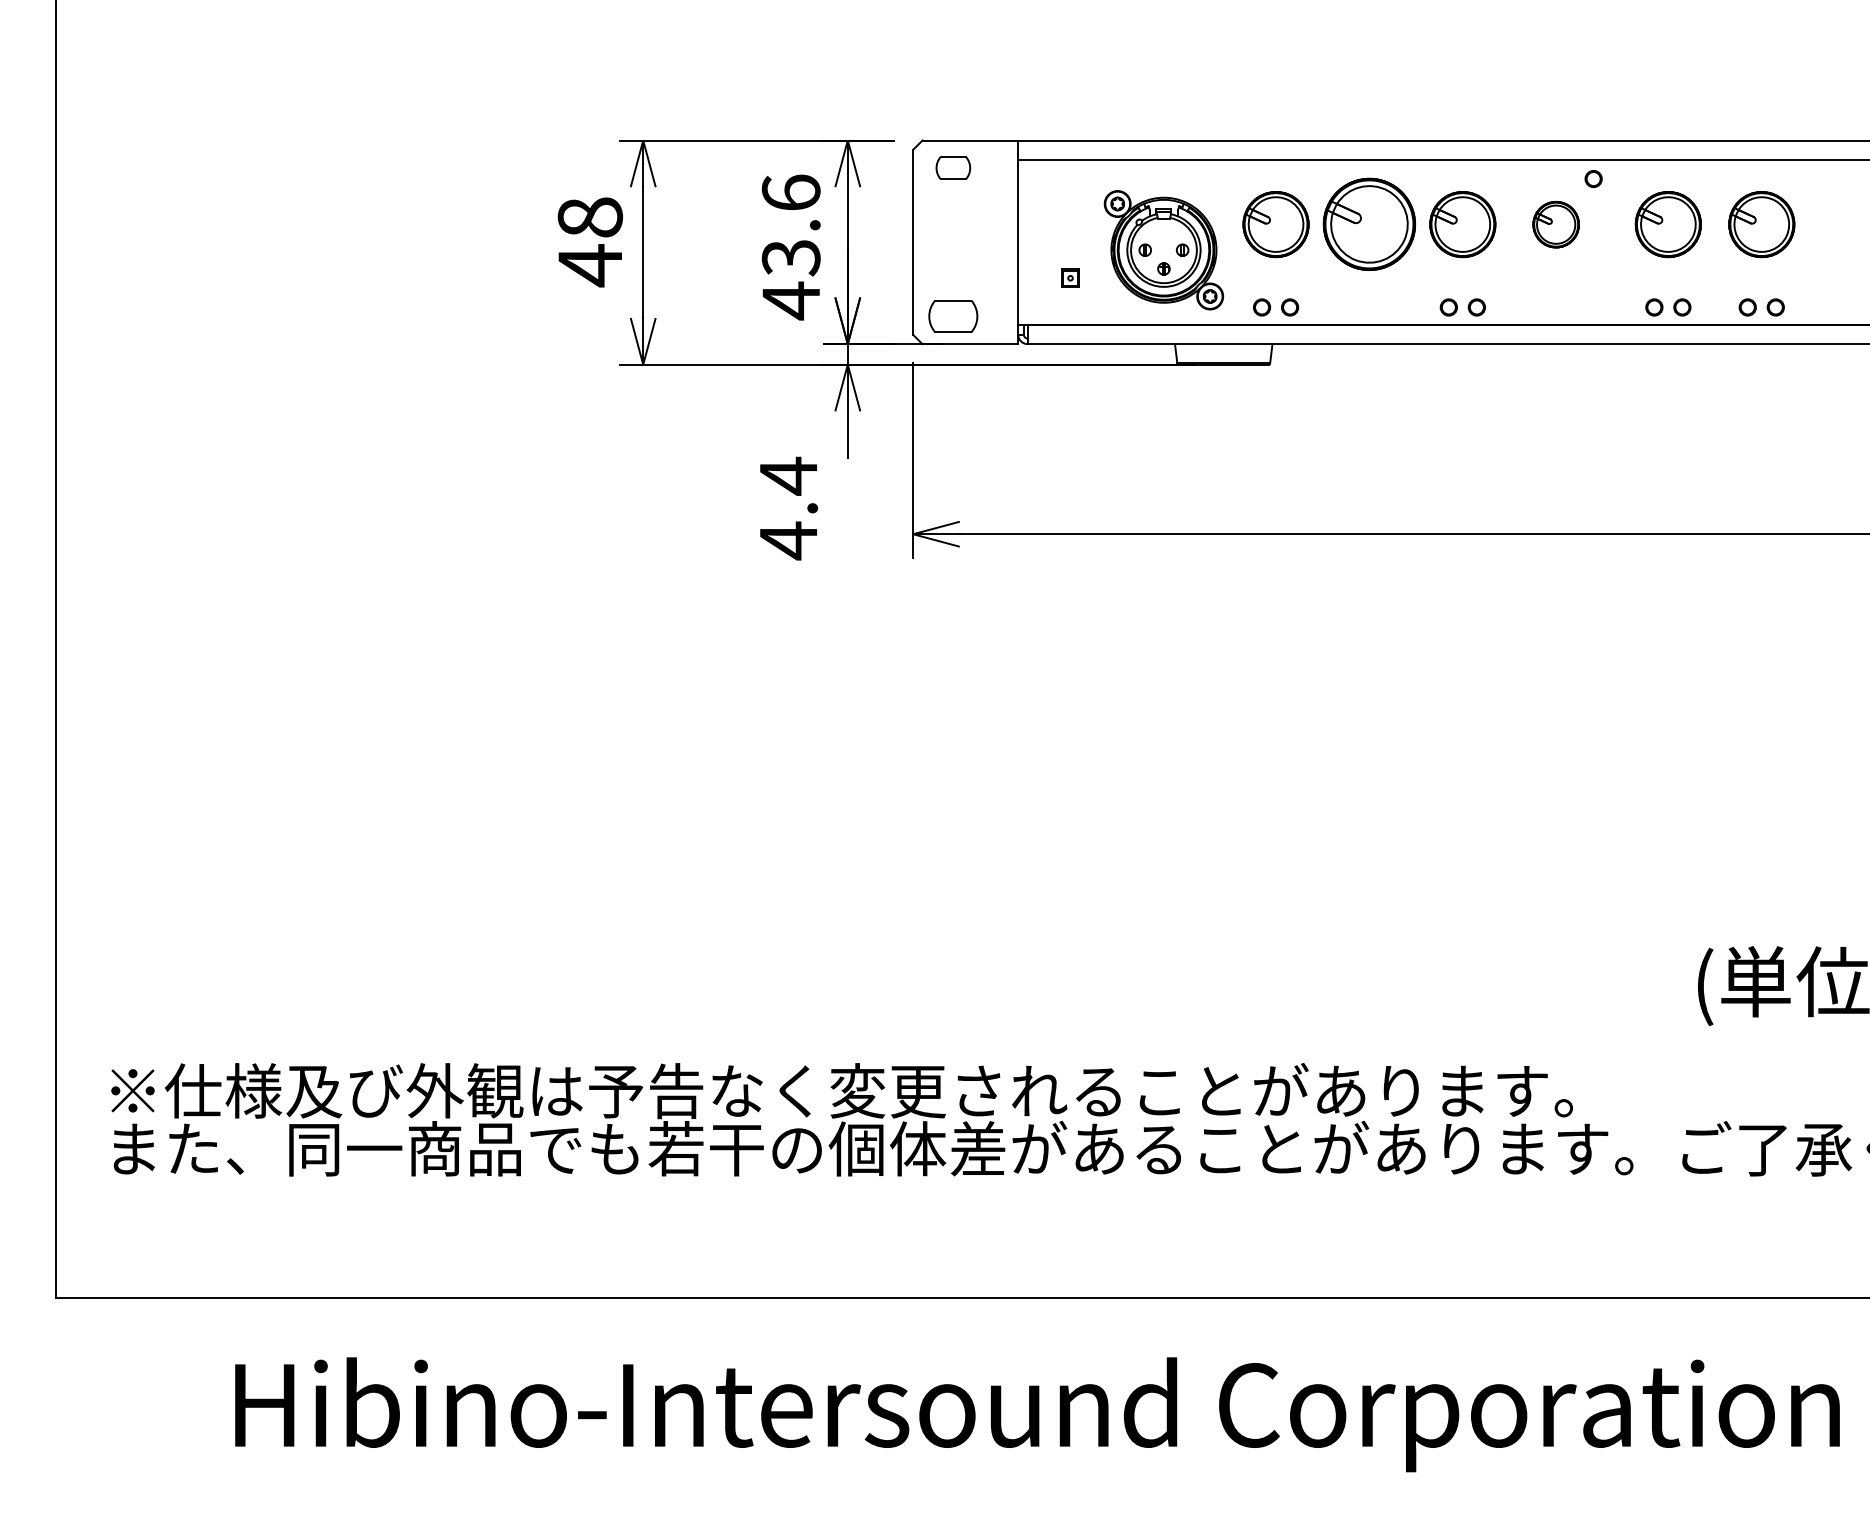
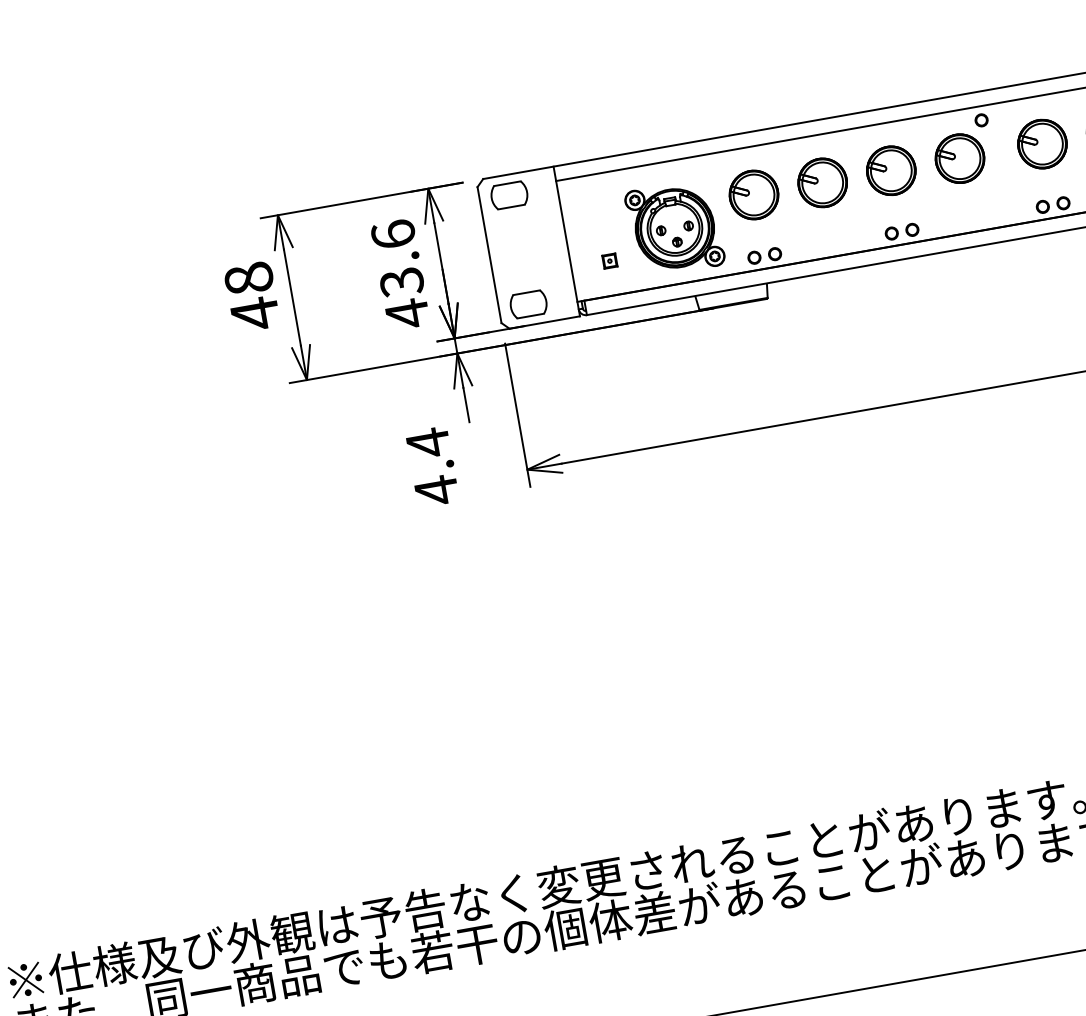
part: (953, 167) -> (509, 194), size x1.43
part: (1369, 224) -> (822, 182), size x0.71
part: (1555, 224) -> (959, 158), size x1.43

